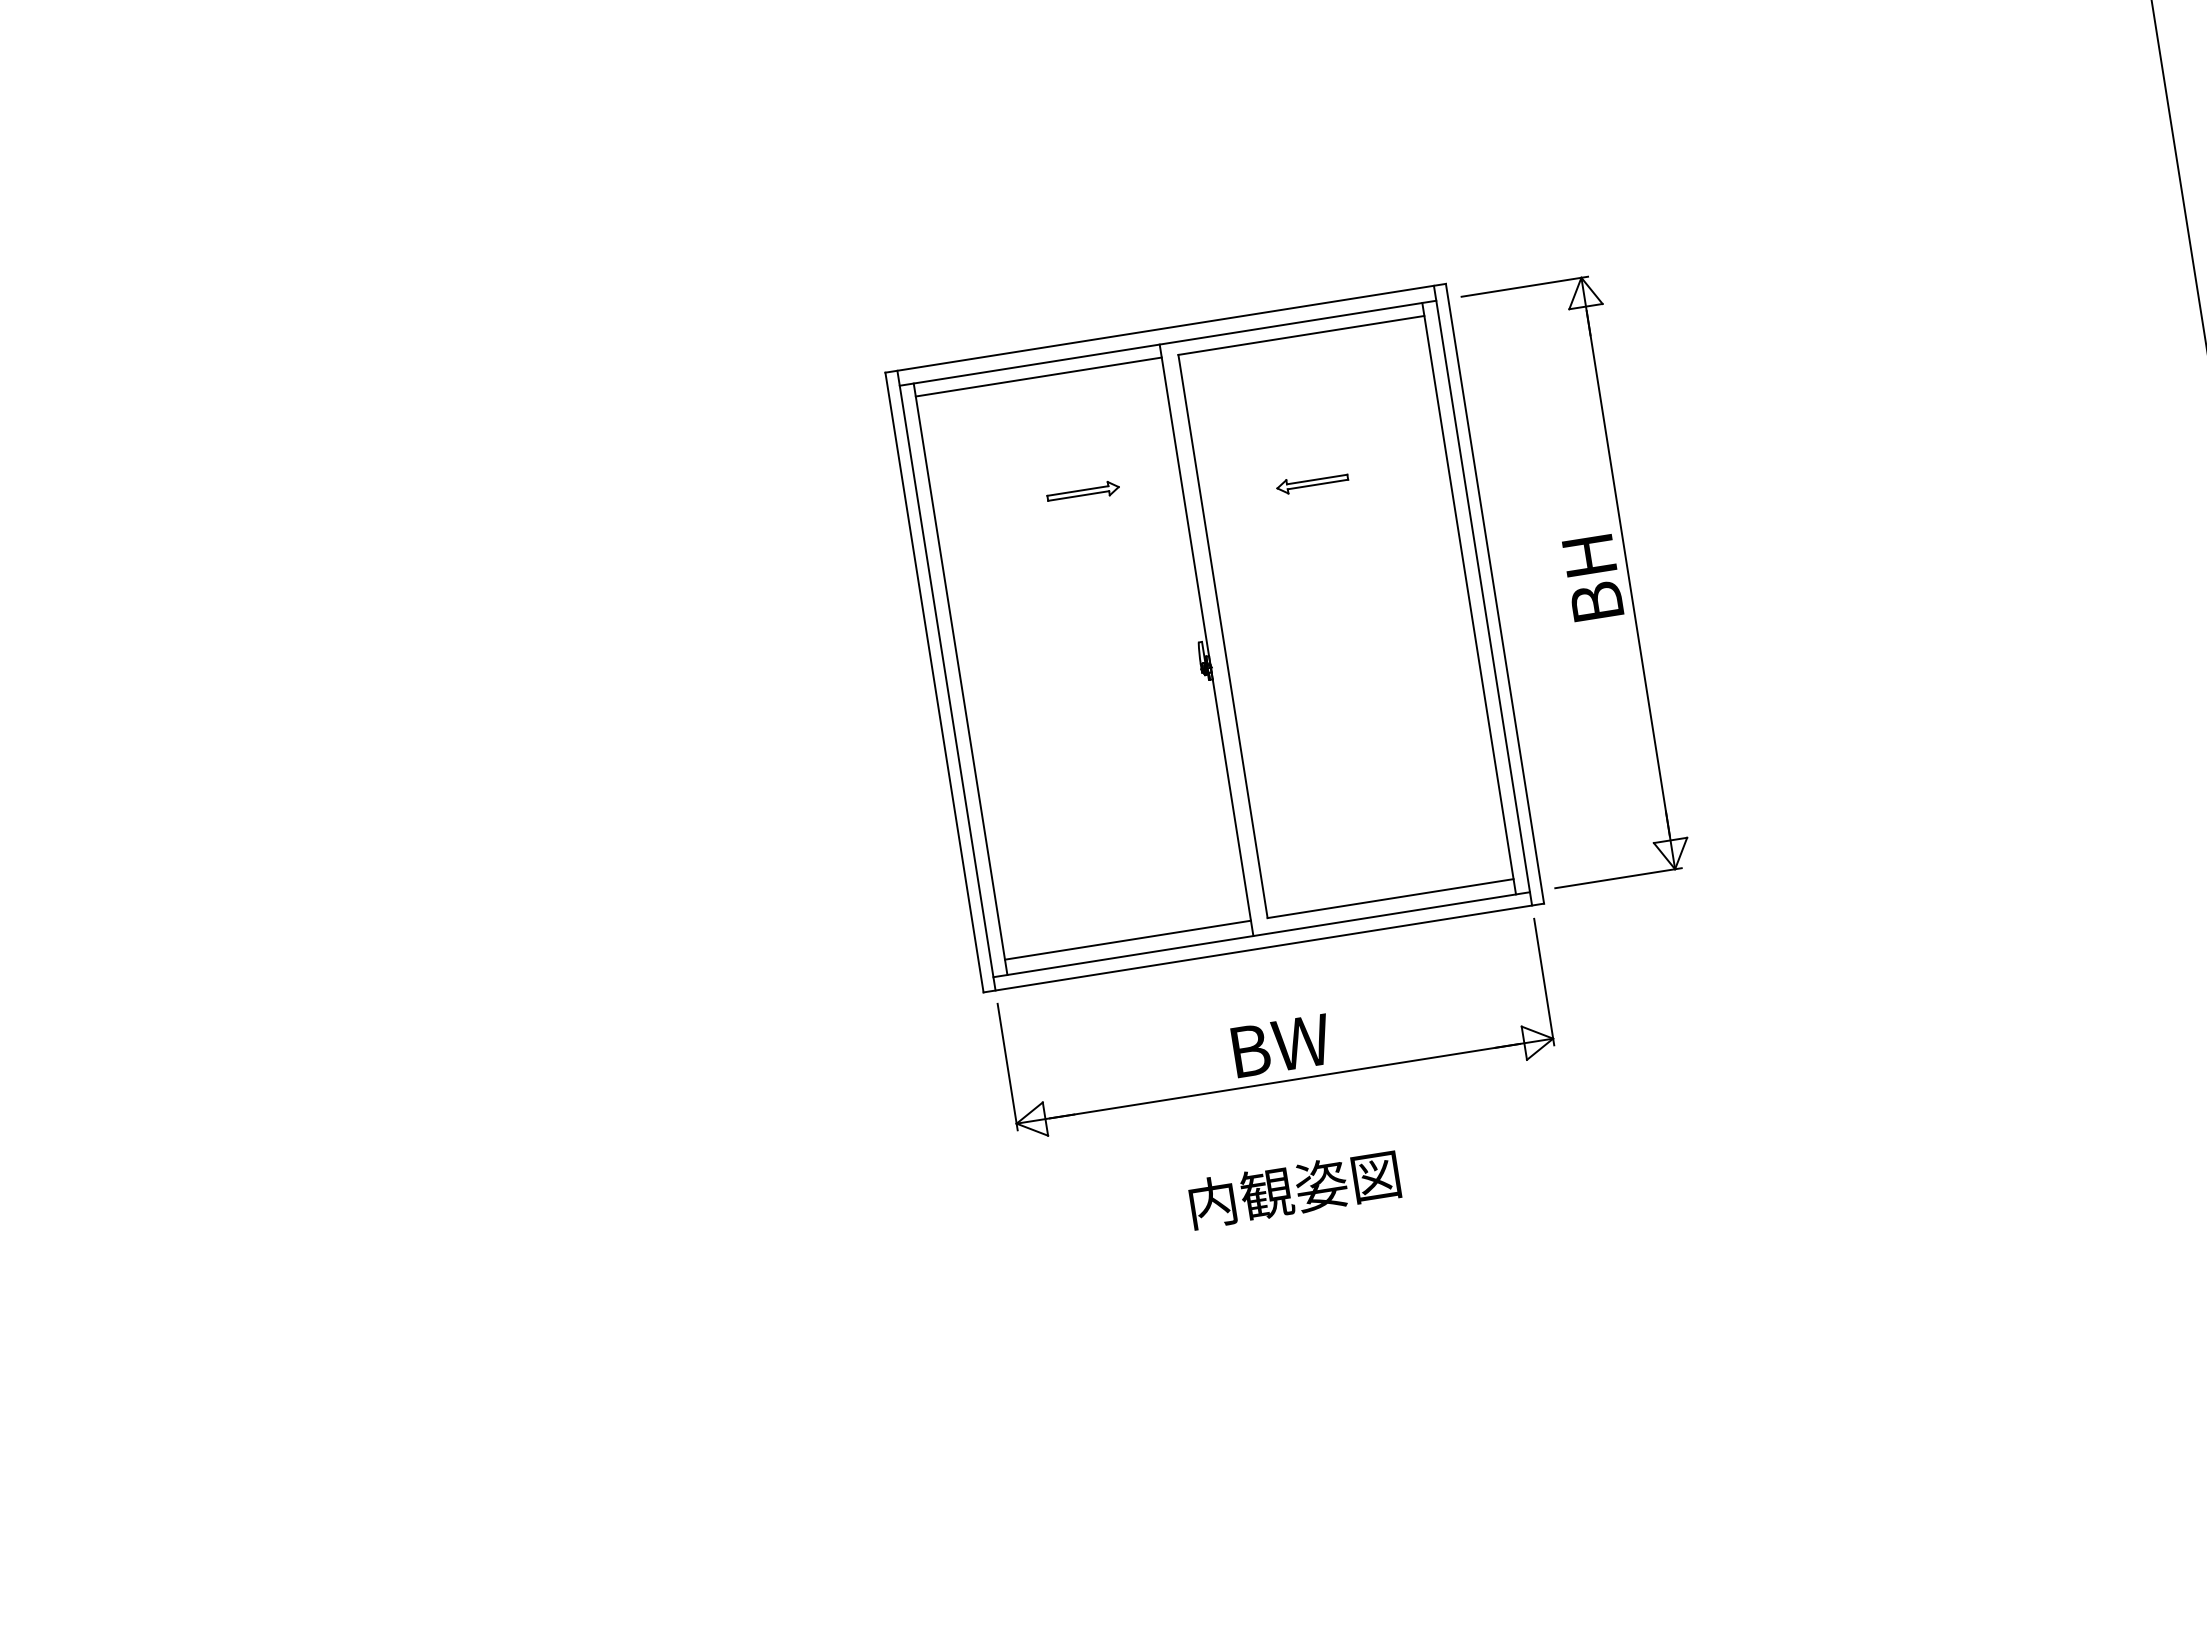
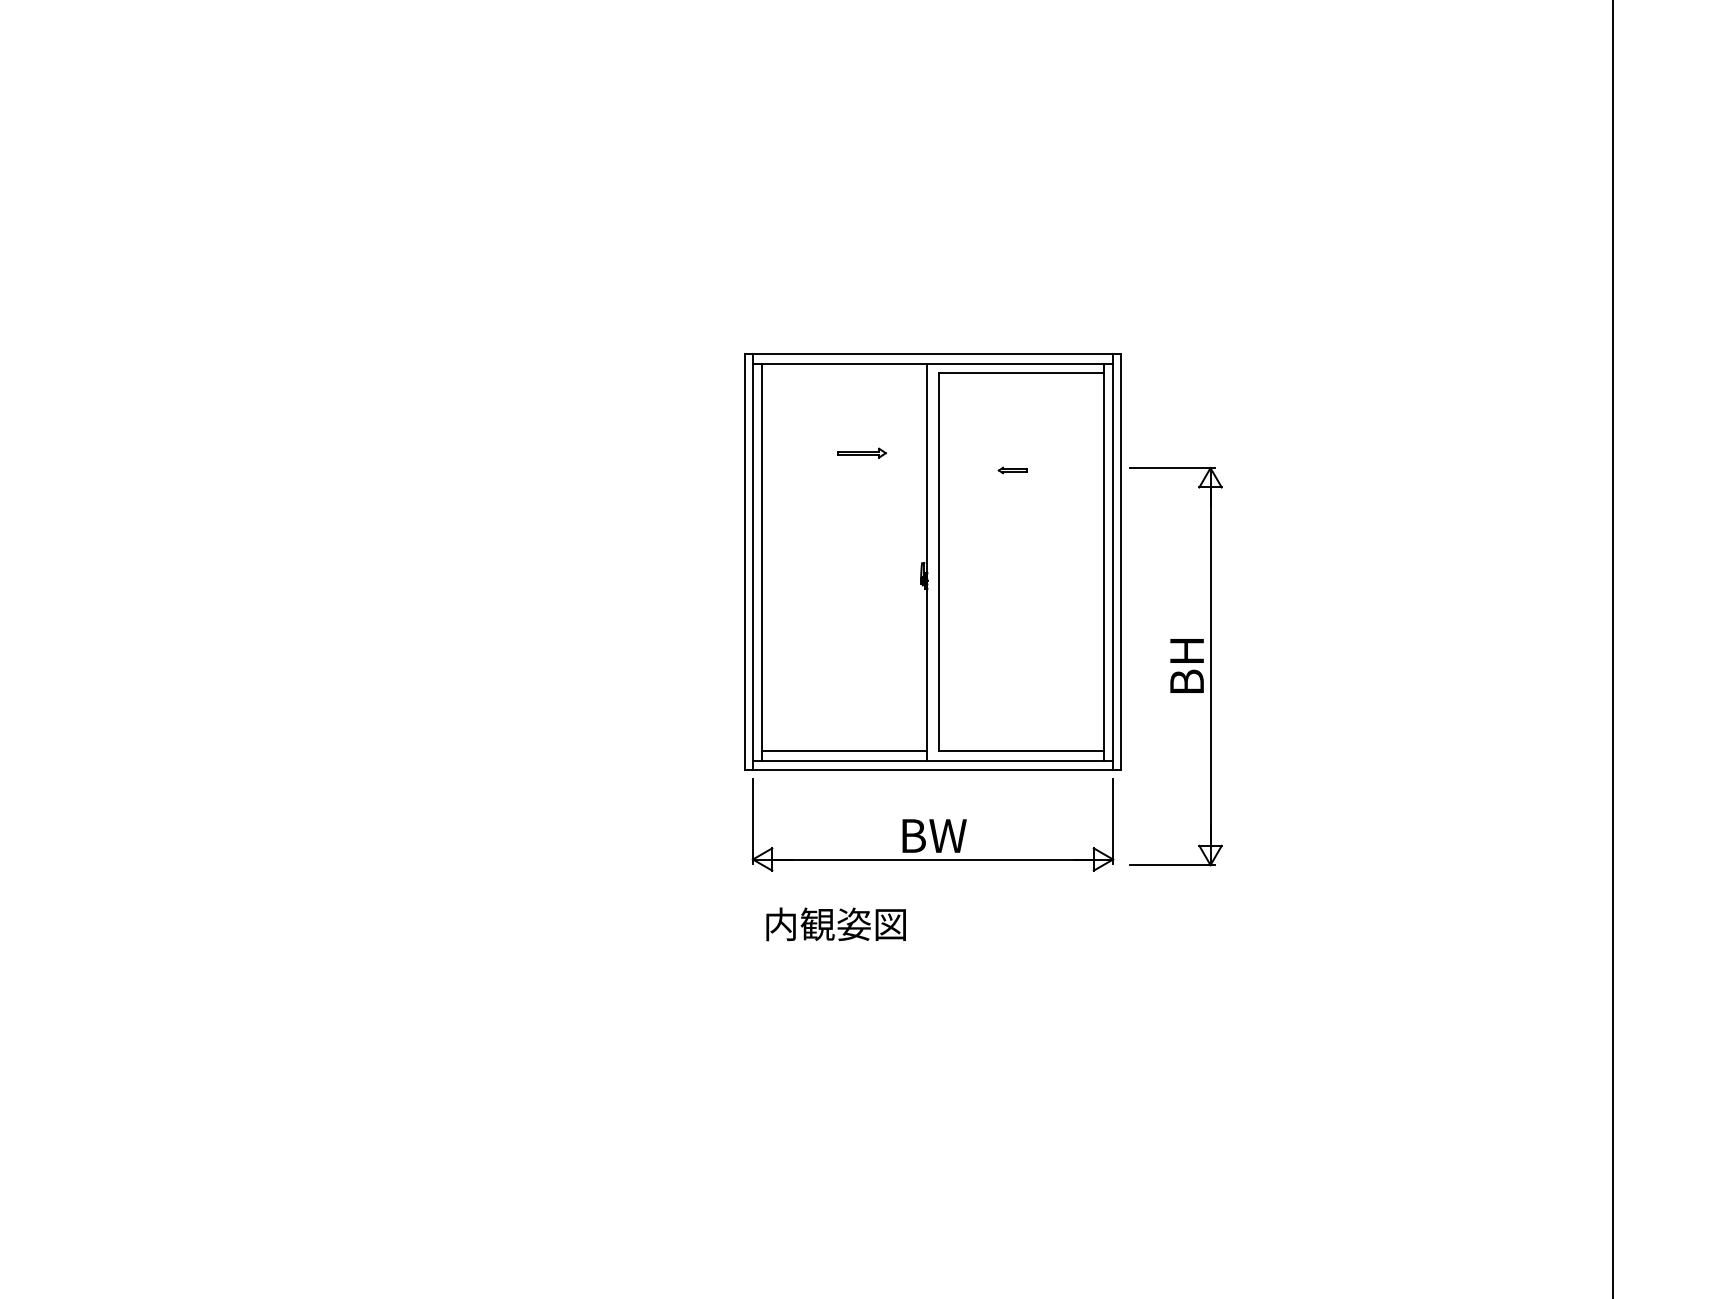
line: (1038, 376) -> (844, 372), removed
part: (1311, 482) -> (1012, 470), size x0.6
part: (1575, 581) -> (1175, 666), moved
text: (1293, 1189) -> (835, 924), moved

